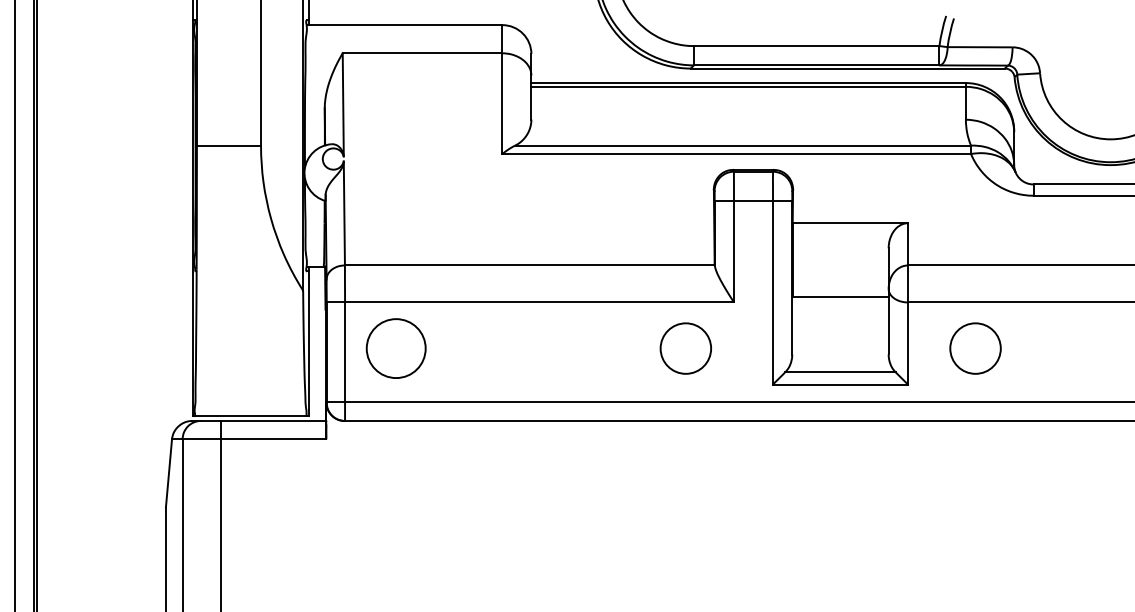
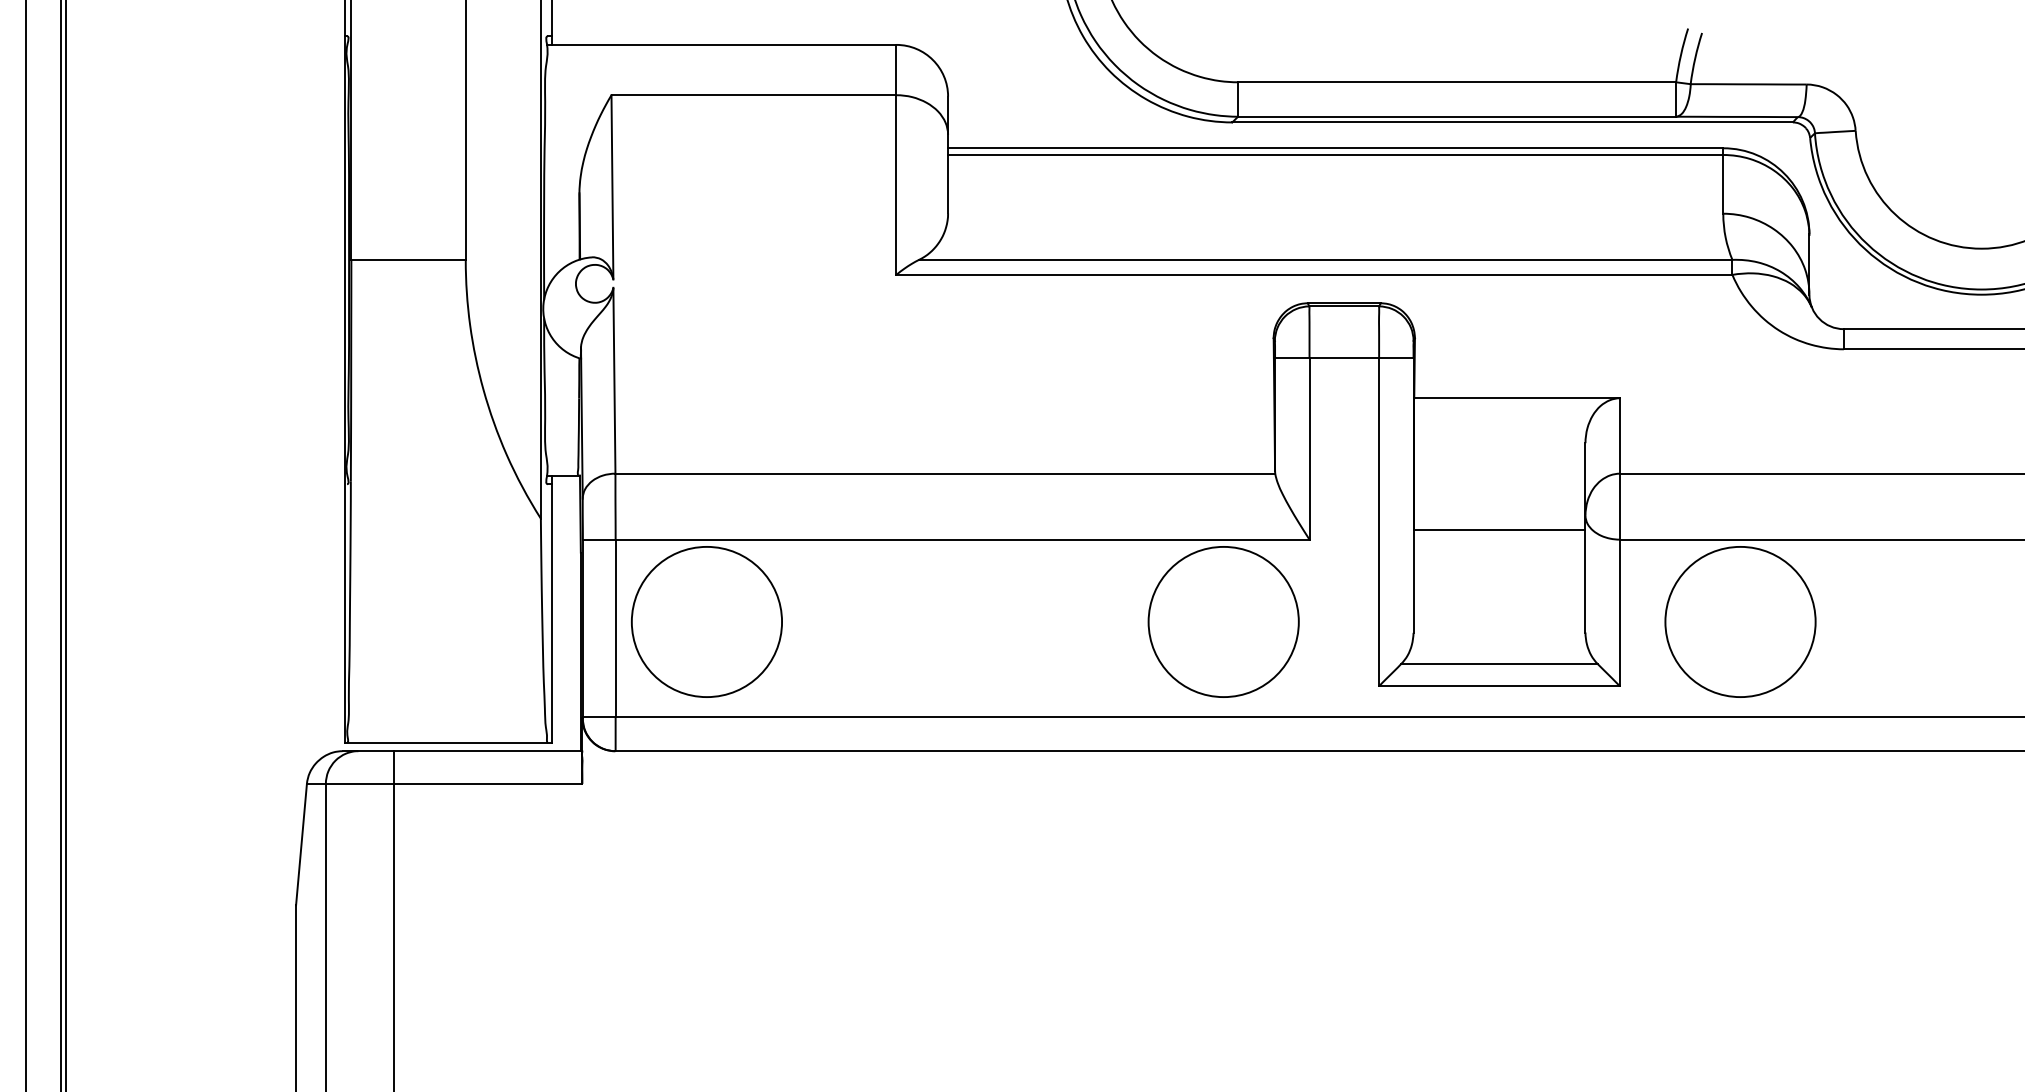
circle: (396, 348) -> (707, 621), size x1.43
circle: (685, 348) -> (1223, 621), size x1.67
circle: (975, 348) -> (1740, 621), size x1.67

